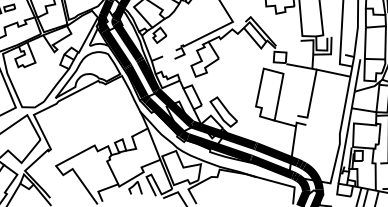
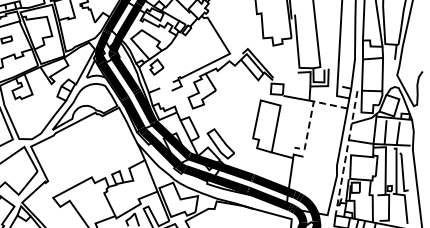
line: (314, 82) -> (311, 114), solid -> dashed
line: (349, 120) -> (346, 152), solid -> dashed

